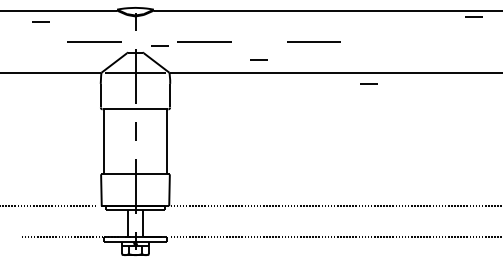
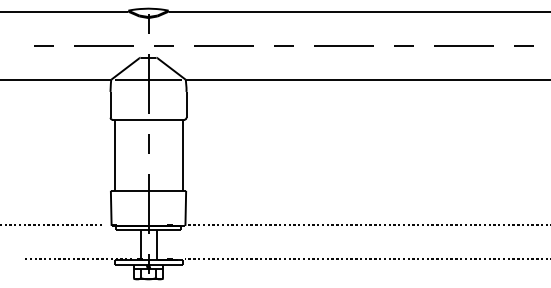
line: (473, 16) -> (523, 45), moved
line: (40, 22) -> (43, 45), moved
line: (423, 41) -> (463, 45), added
line: (159, 46) -> (163, 45), moved
line: (258, 59) -> (283, 45), moved
line: (368, 83) -> (403, 45), moved

